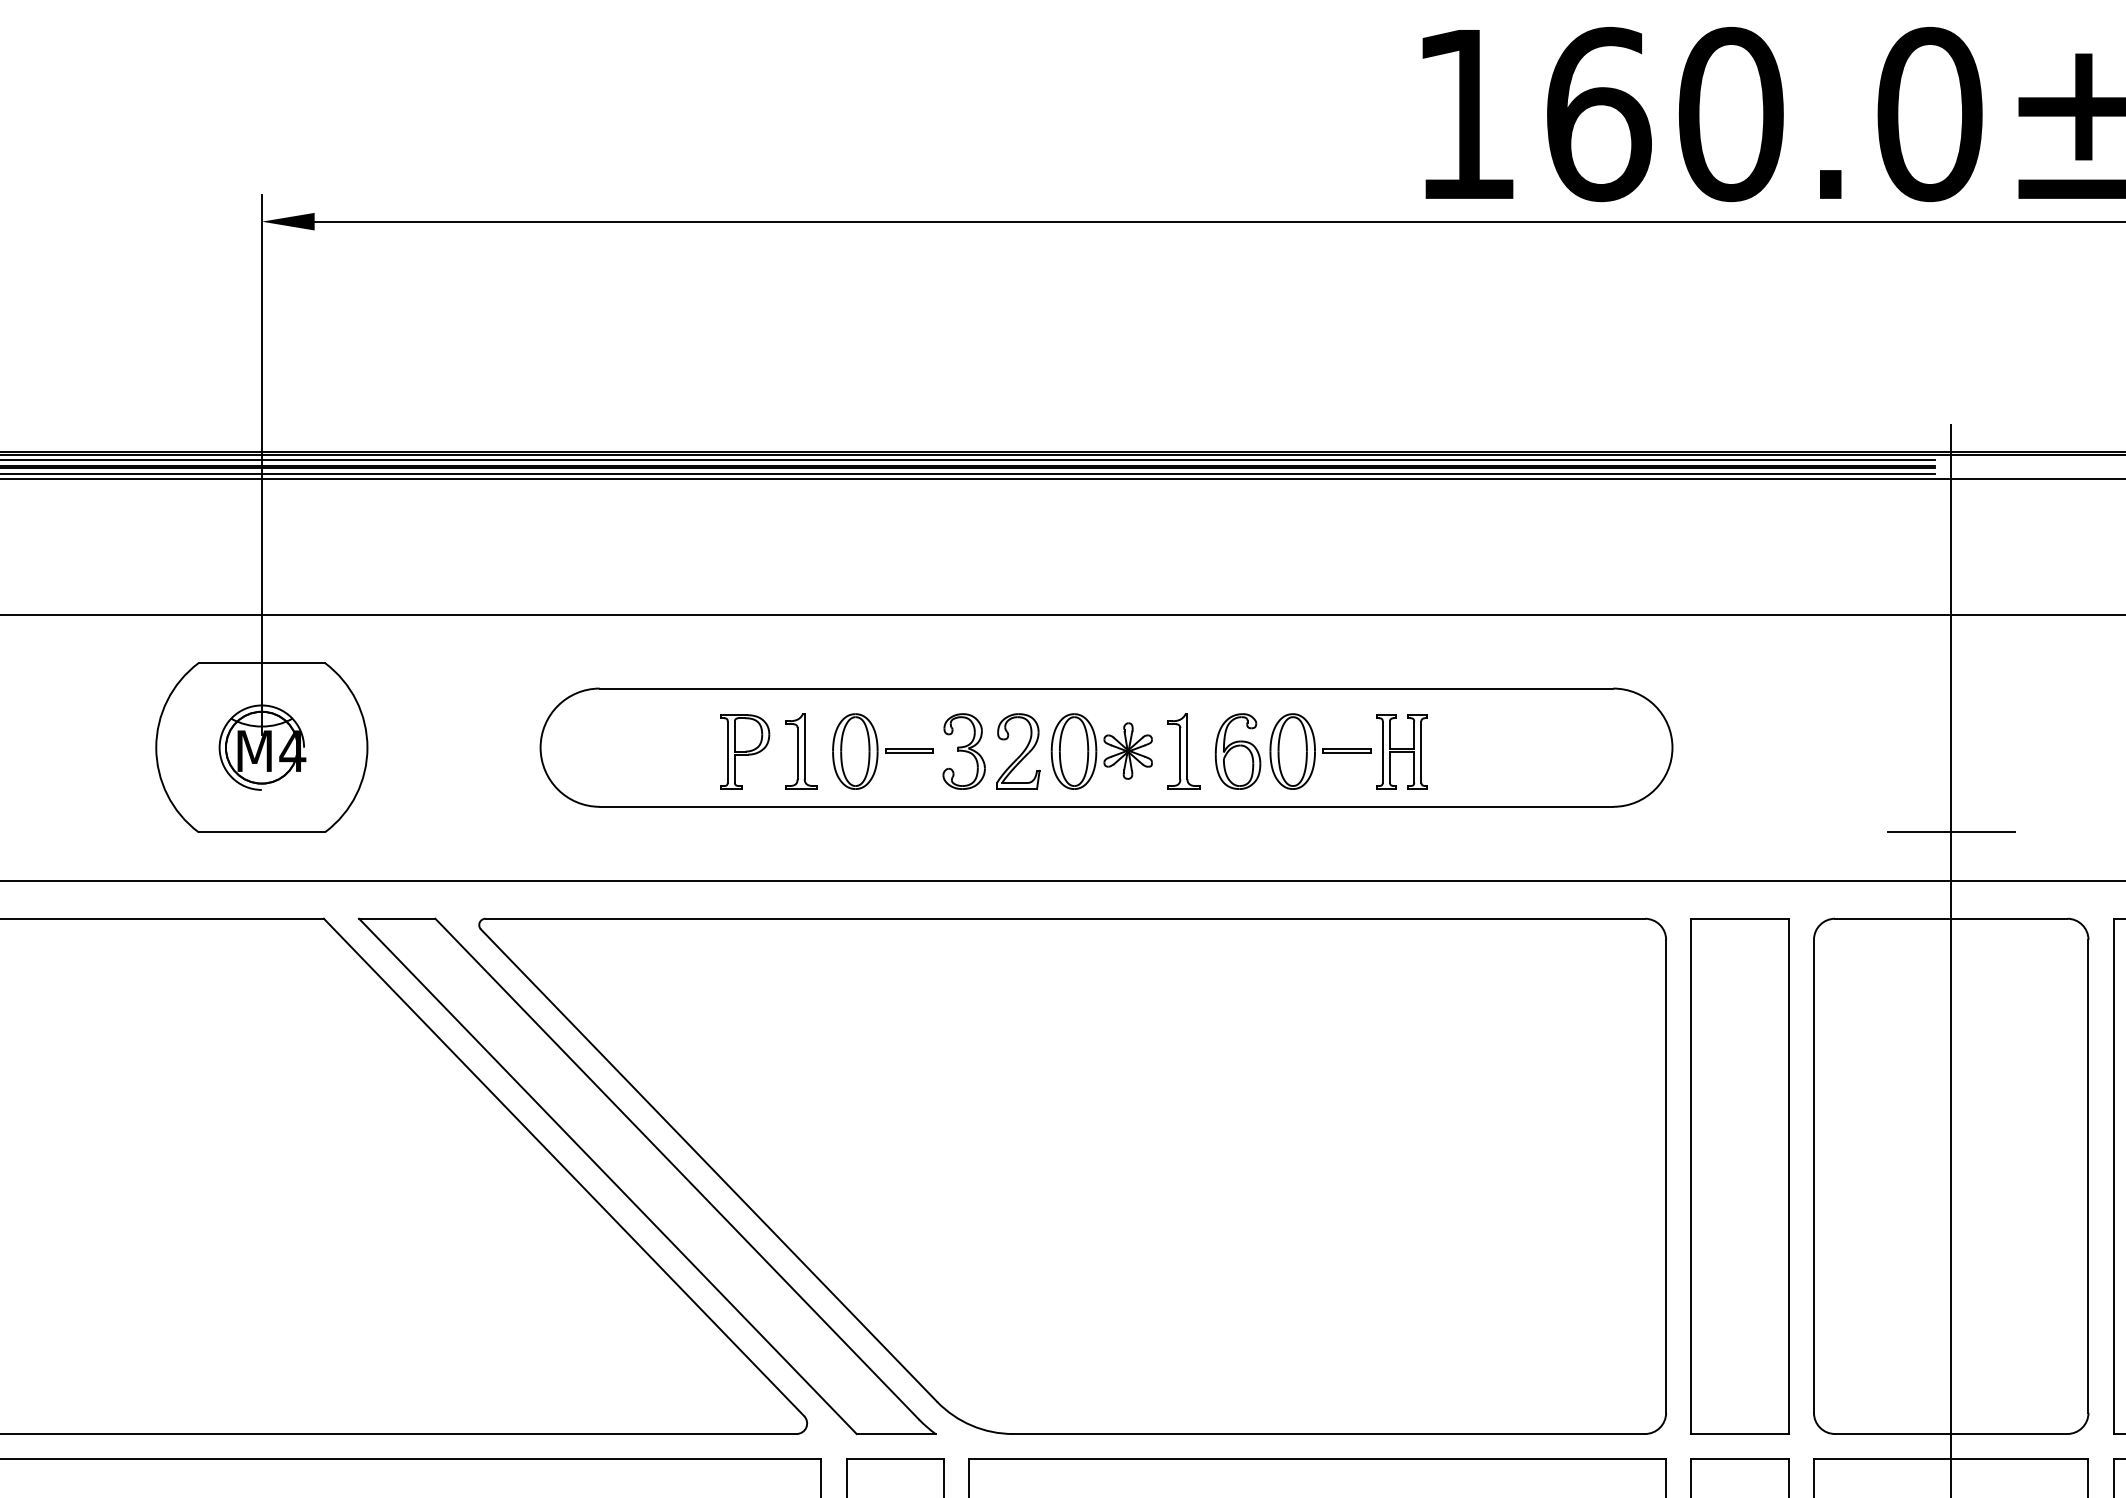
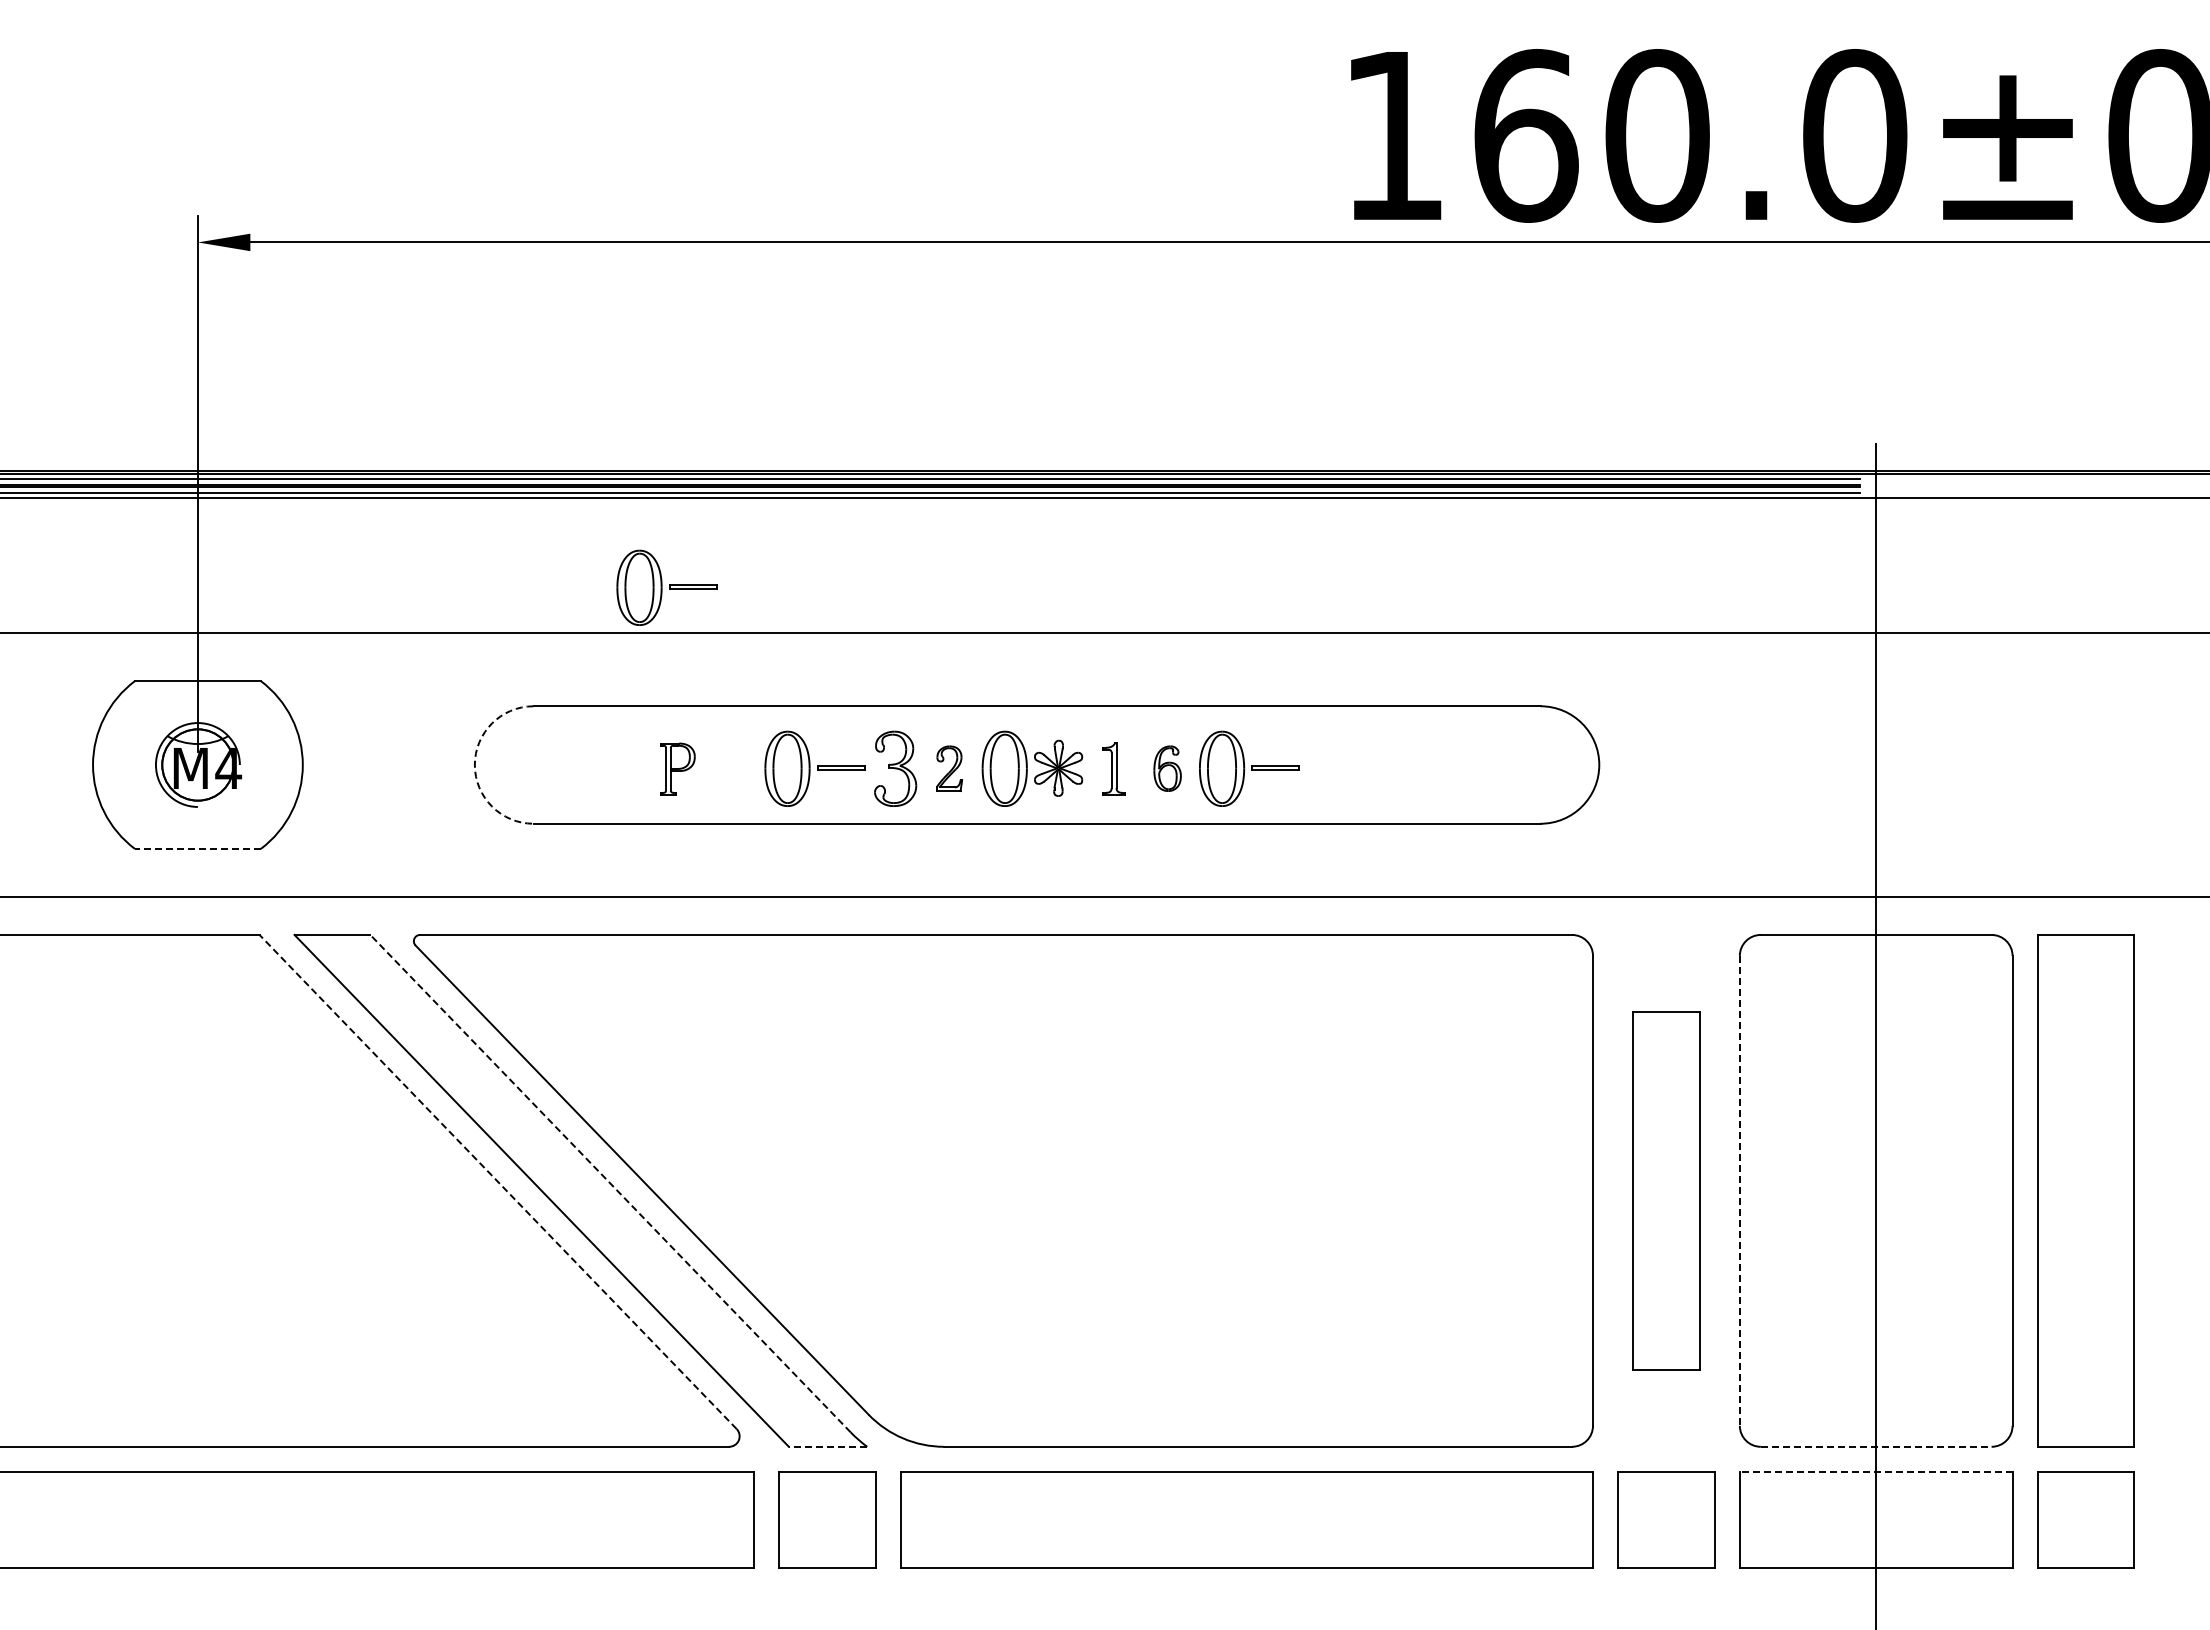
part: (733, 569) -> (666, 587), added
arc: (540, 748) -> (474, 765), solid -> dashed
part: (744, 751) -> (677, 768), size x0.7
part: (800, 751) -> (733, 768), removed
part: (1018, 751) -> (949, 768), size x0.6
part: (1184, 751) -> (1114, 768), size x0.7
part: (1237, 751) -> (1167, 768), size x0.6
part: (1401, 752) -> (1330, 769), removed
line: (261, 831) -> (197, 848), solid -> dashed
line: (1951, 831) -> (1876, 848), removed
line: (563, 1166) -> (497, 1181), solid -> dashed
line: (677, 1168) -> (610, 1183), solid -> dashed
part: (1740, 1175) -> (1666, 1190), size x0.7
line: (1813, 1175) -> (1739, 1190), solid -> dashed
line: (895, 1433) -> (827, 1446), solid -> dashed
line: (1951, 1433) -> (1876, 1446), solid -> dashed
line: (1950, 1458) -> (1875, 1471), solid -> dashed

